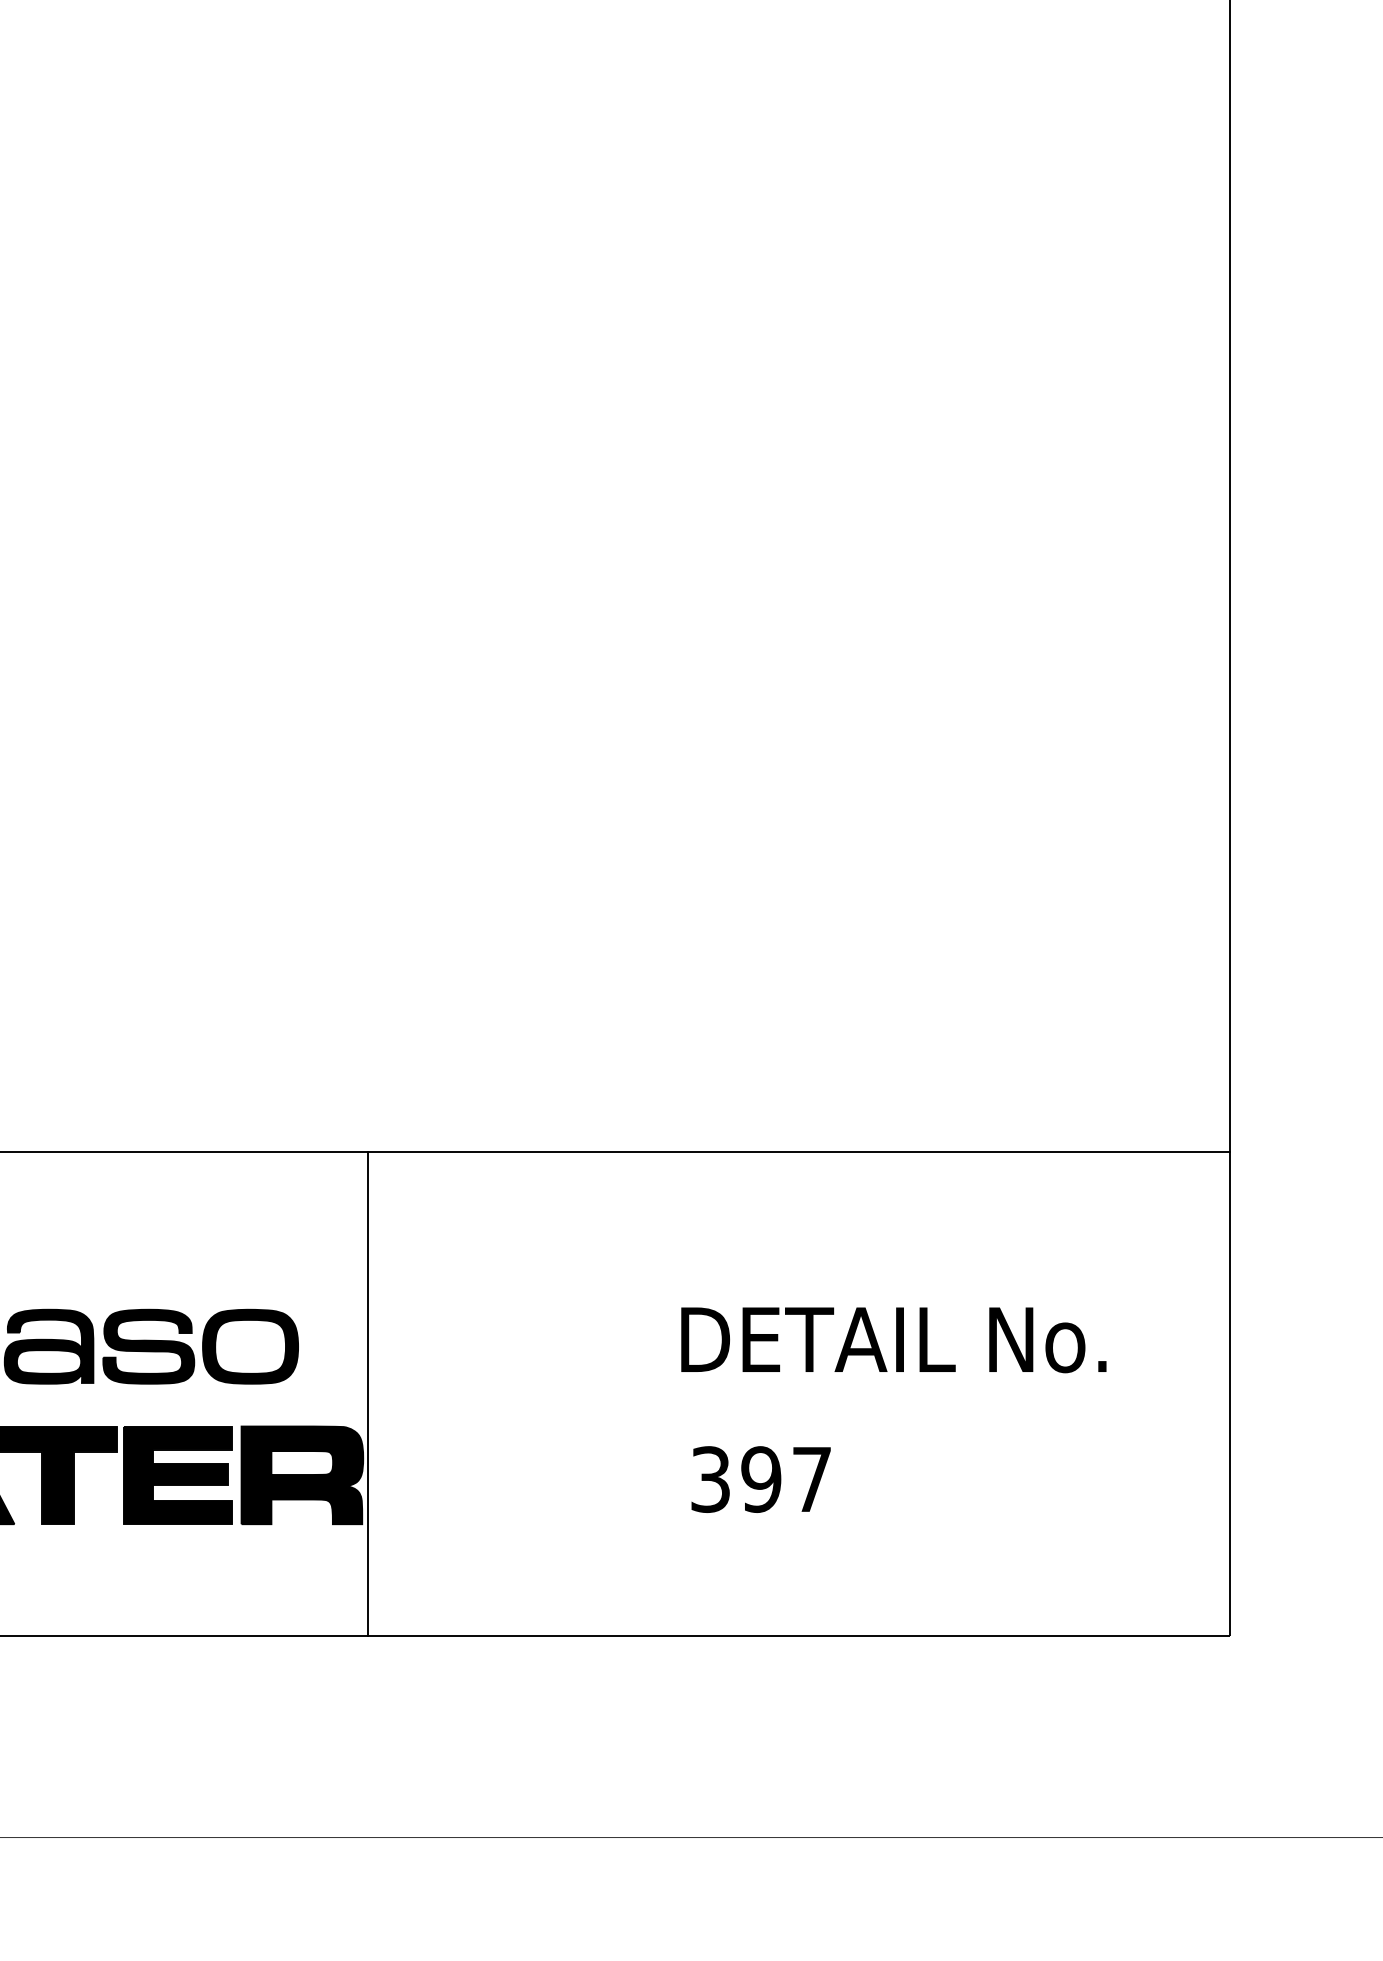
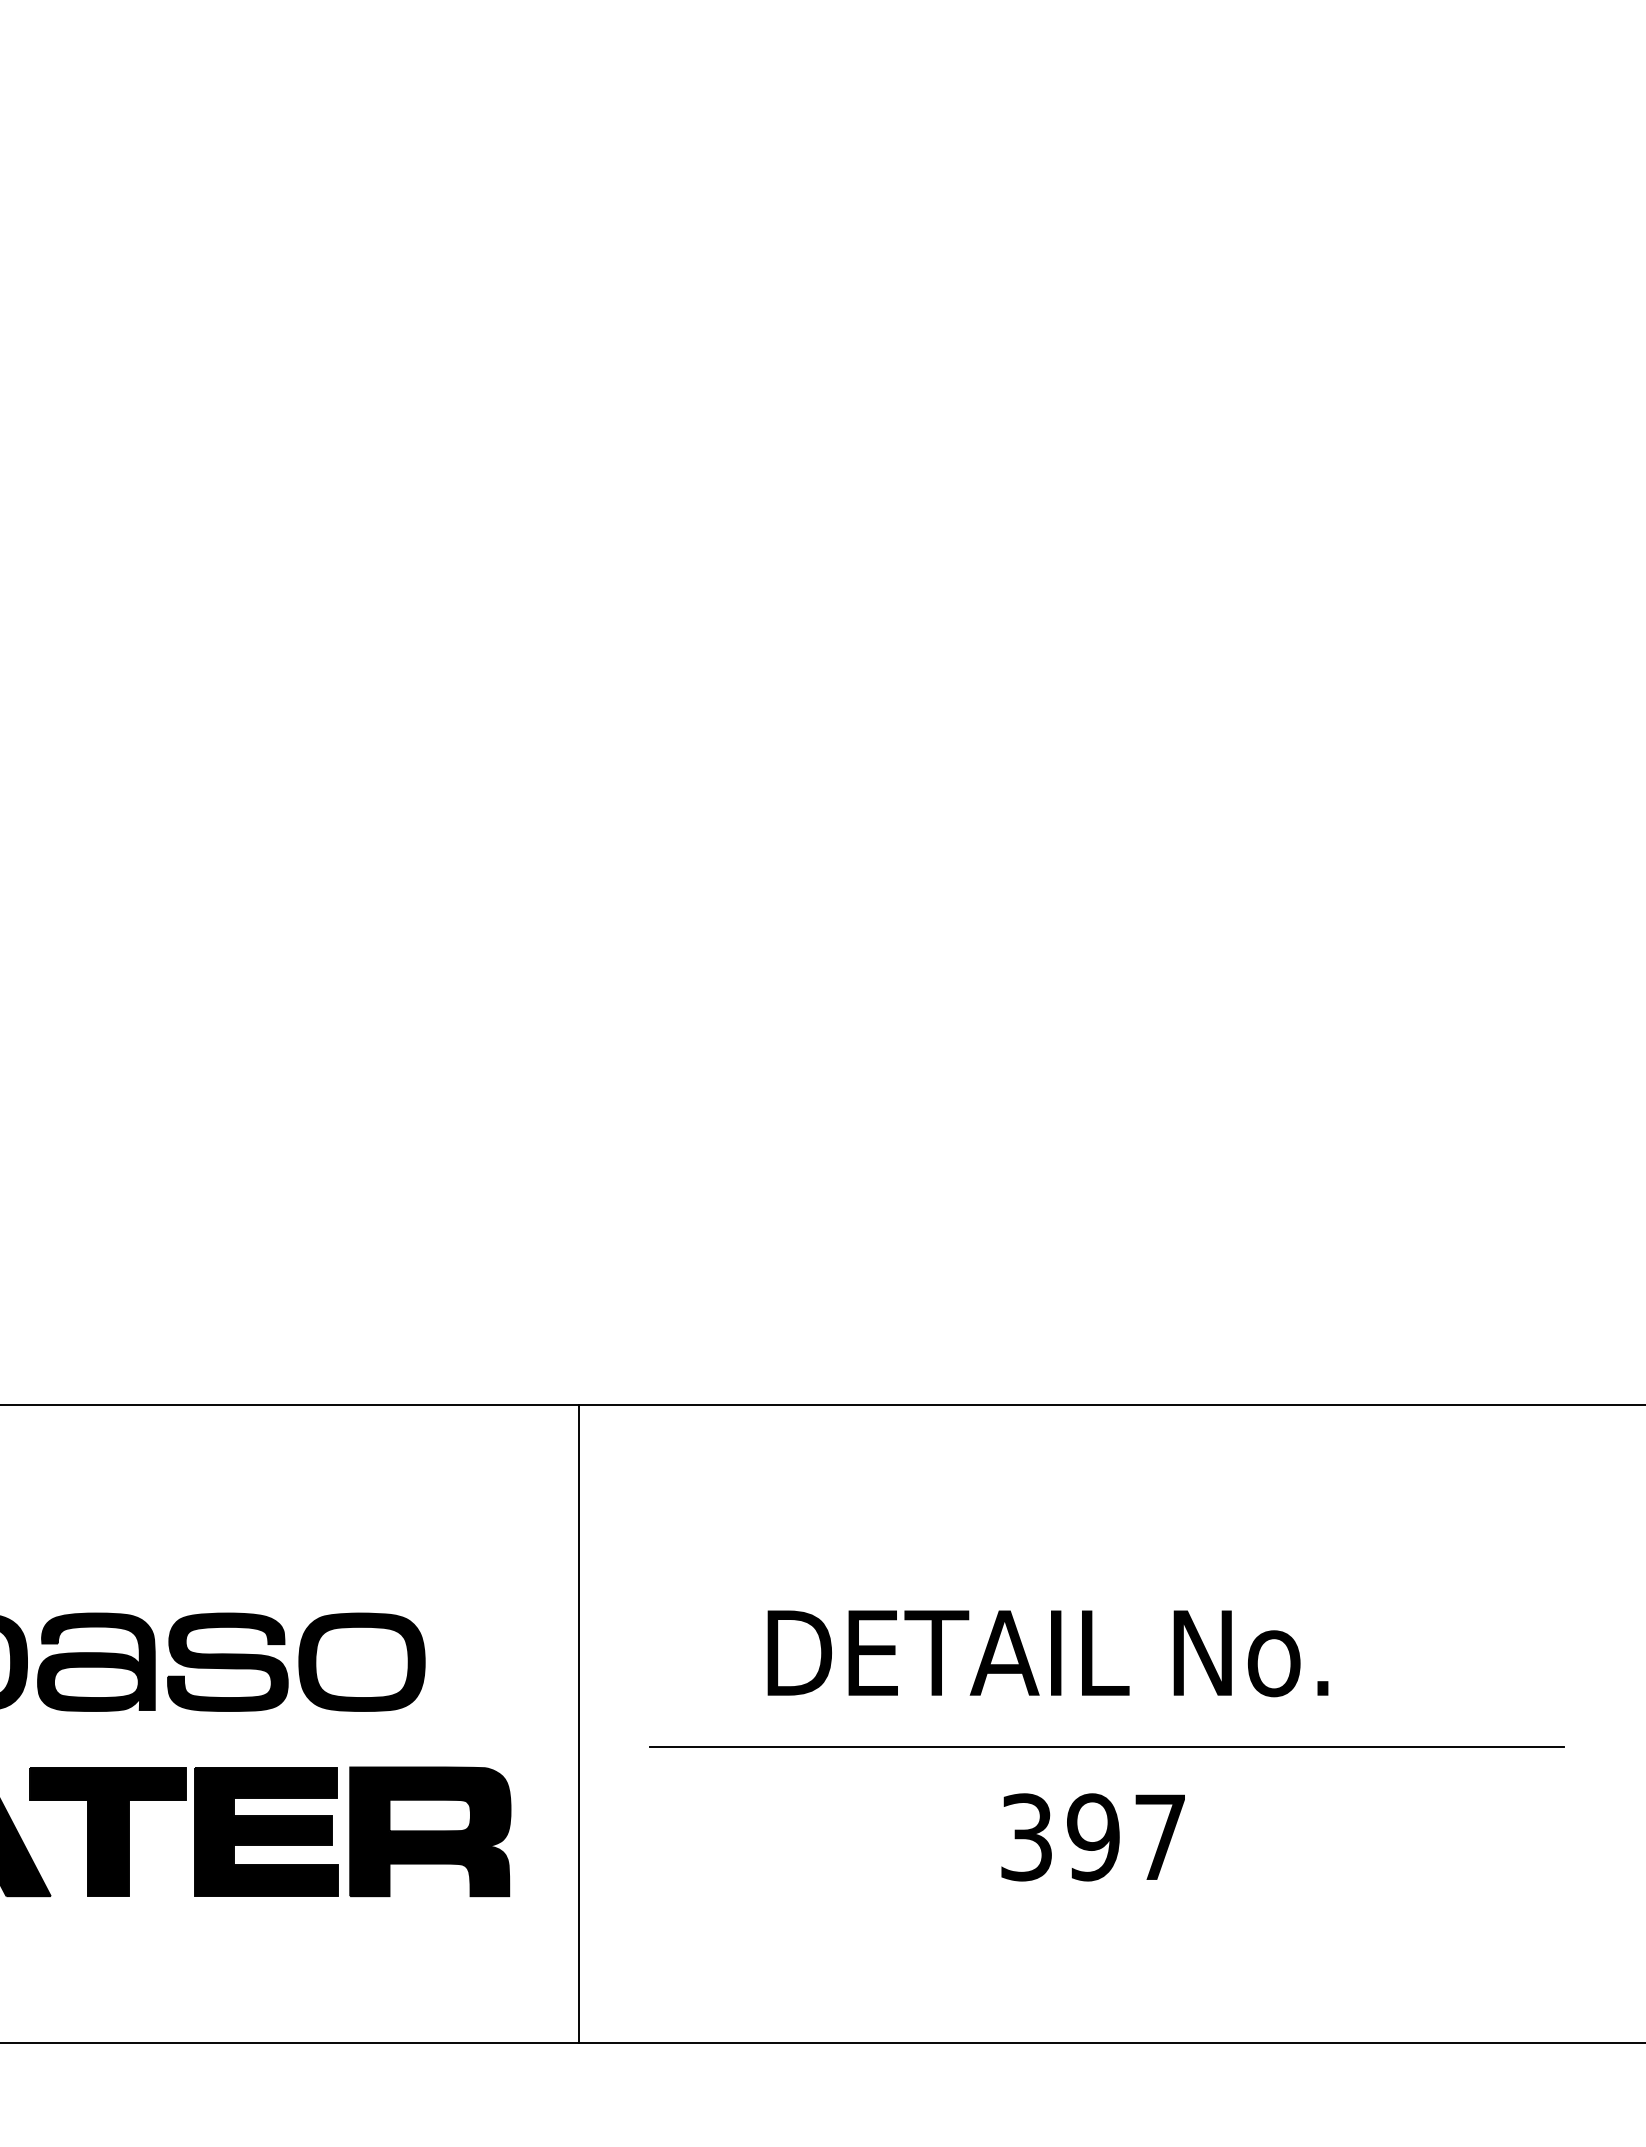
text: (893, 1340) -> (1047, 1654), moved
line: (368, 1393) -> (579, 1723), moved
line: (815, 1410) -> (1106, 1746), added
text: (760, 1479) -> (1092, 1837), moved

